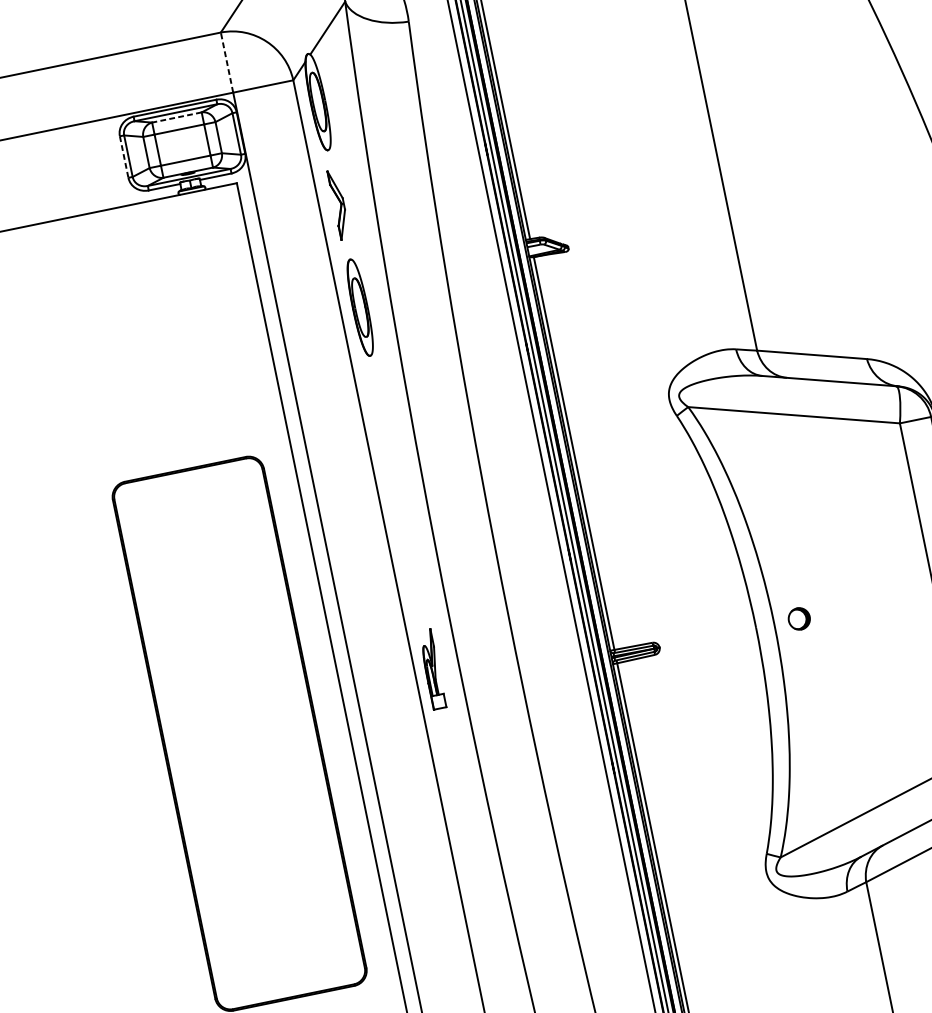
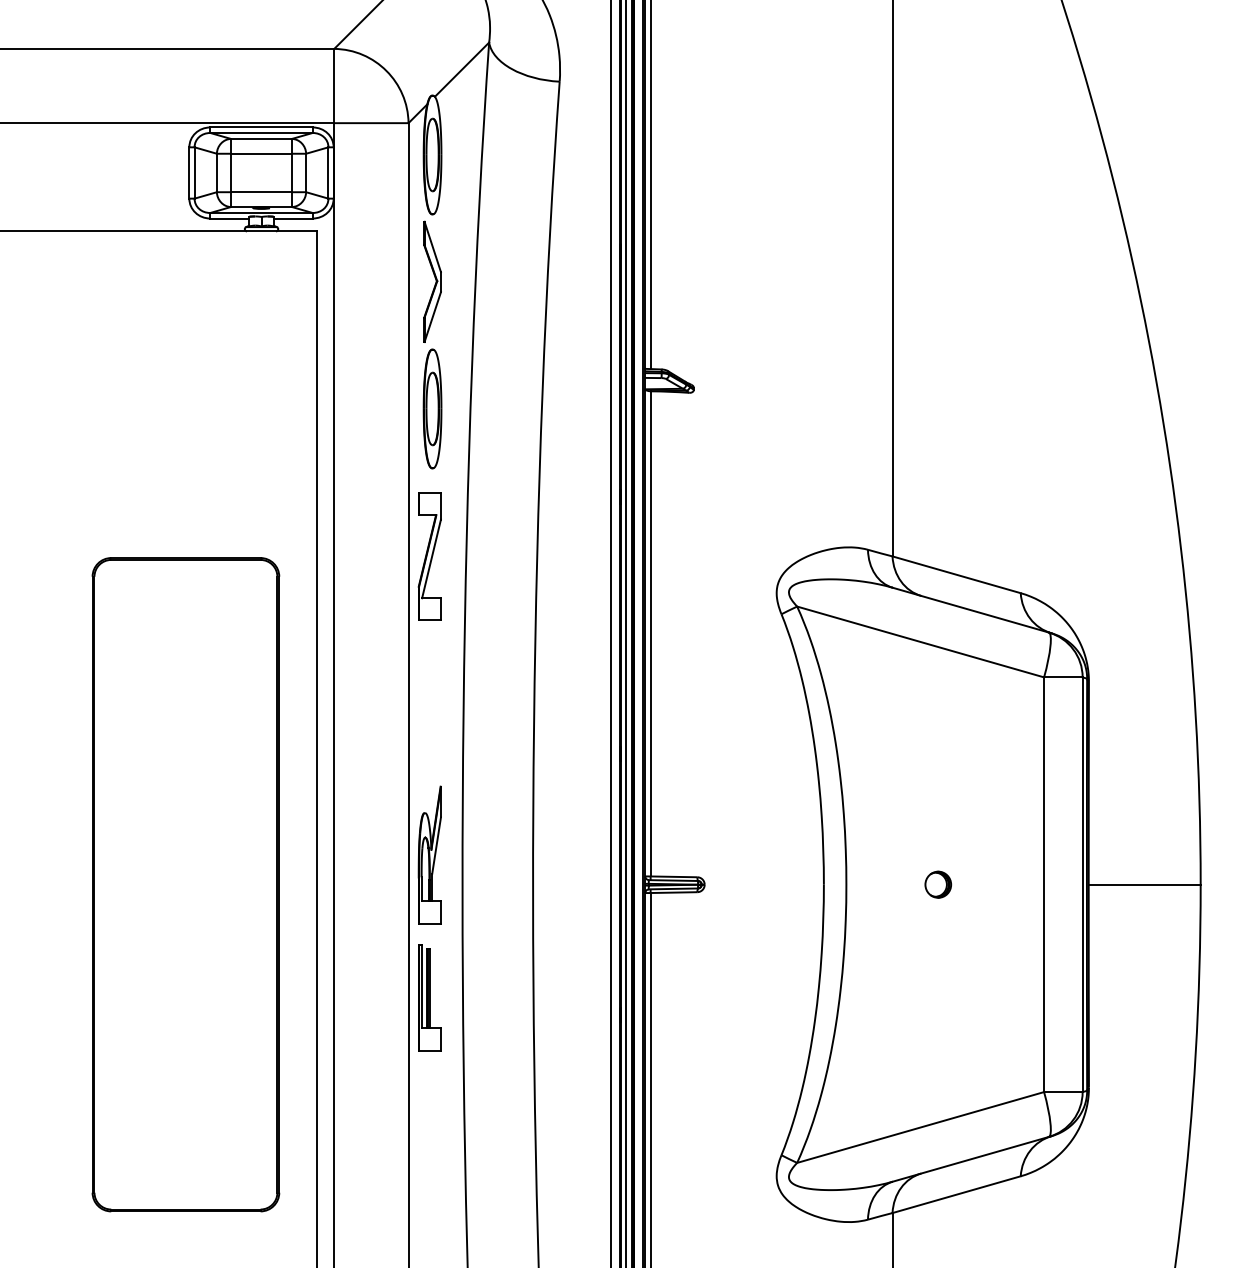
line: (227, 62) -> (334, 85), dashed -> solid
line: (176, 117) -> (261, 138), dashed -> solid
line: (124, 156) -> (189, 172), dashed -> solid
part: (339, 204) -> (432, 281), size x1.43
part: (382, 427) -> (429, 556), added
part: (799, 618) -> (938, 884), moved
part: (431, 668) -> (429, 854), size x1.43
part: (455, 784) -> (429, 997), added

